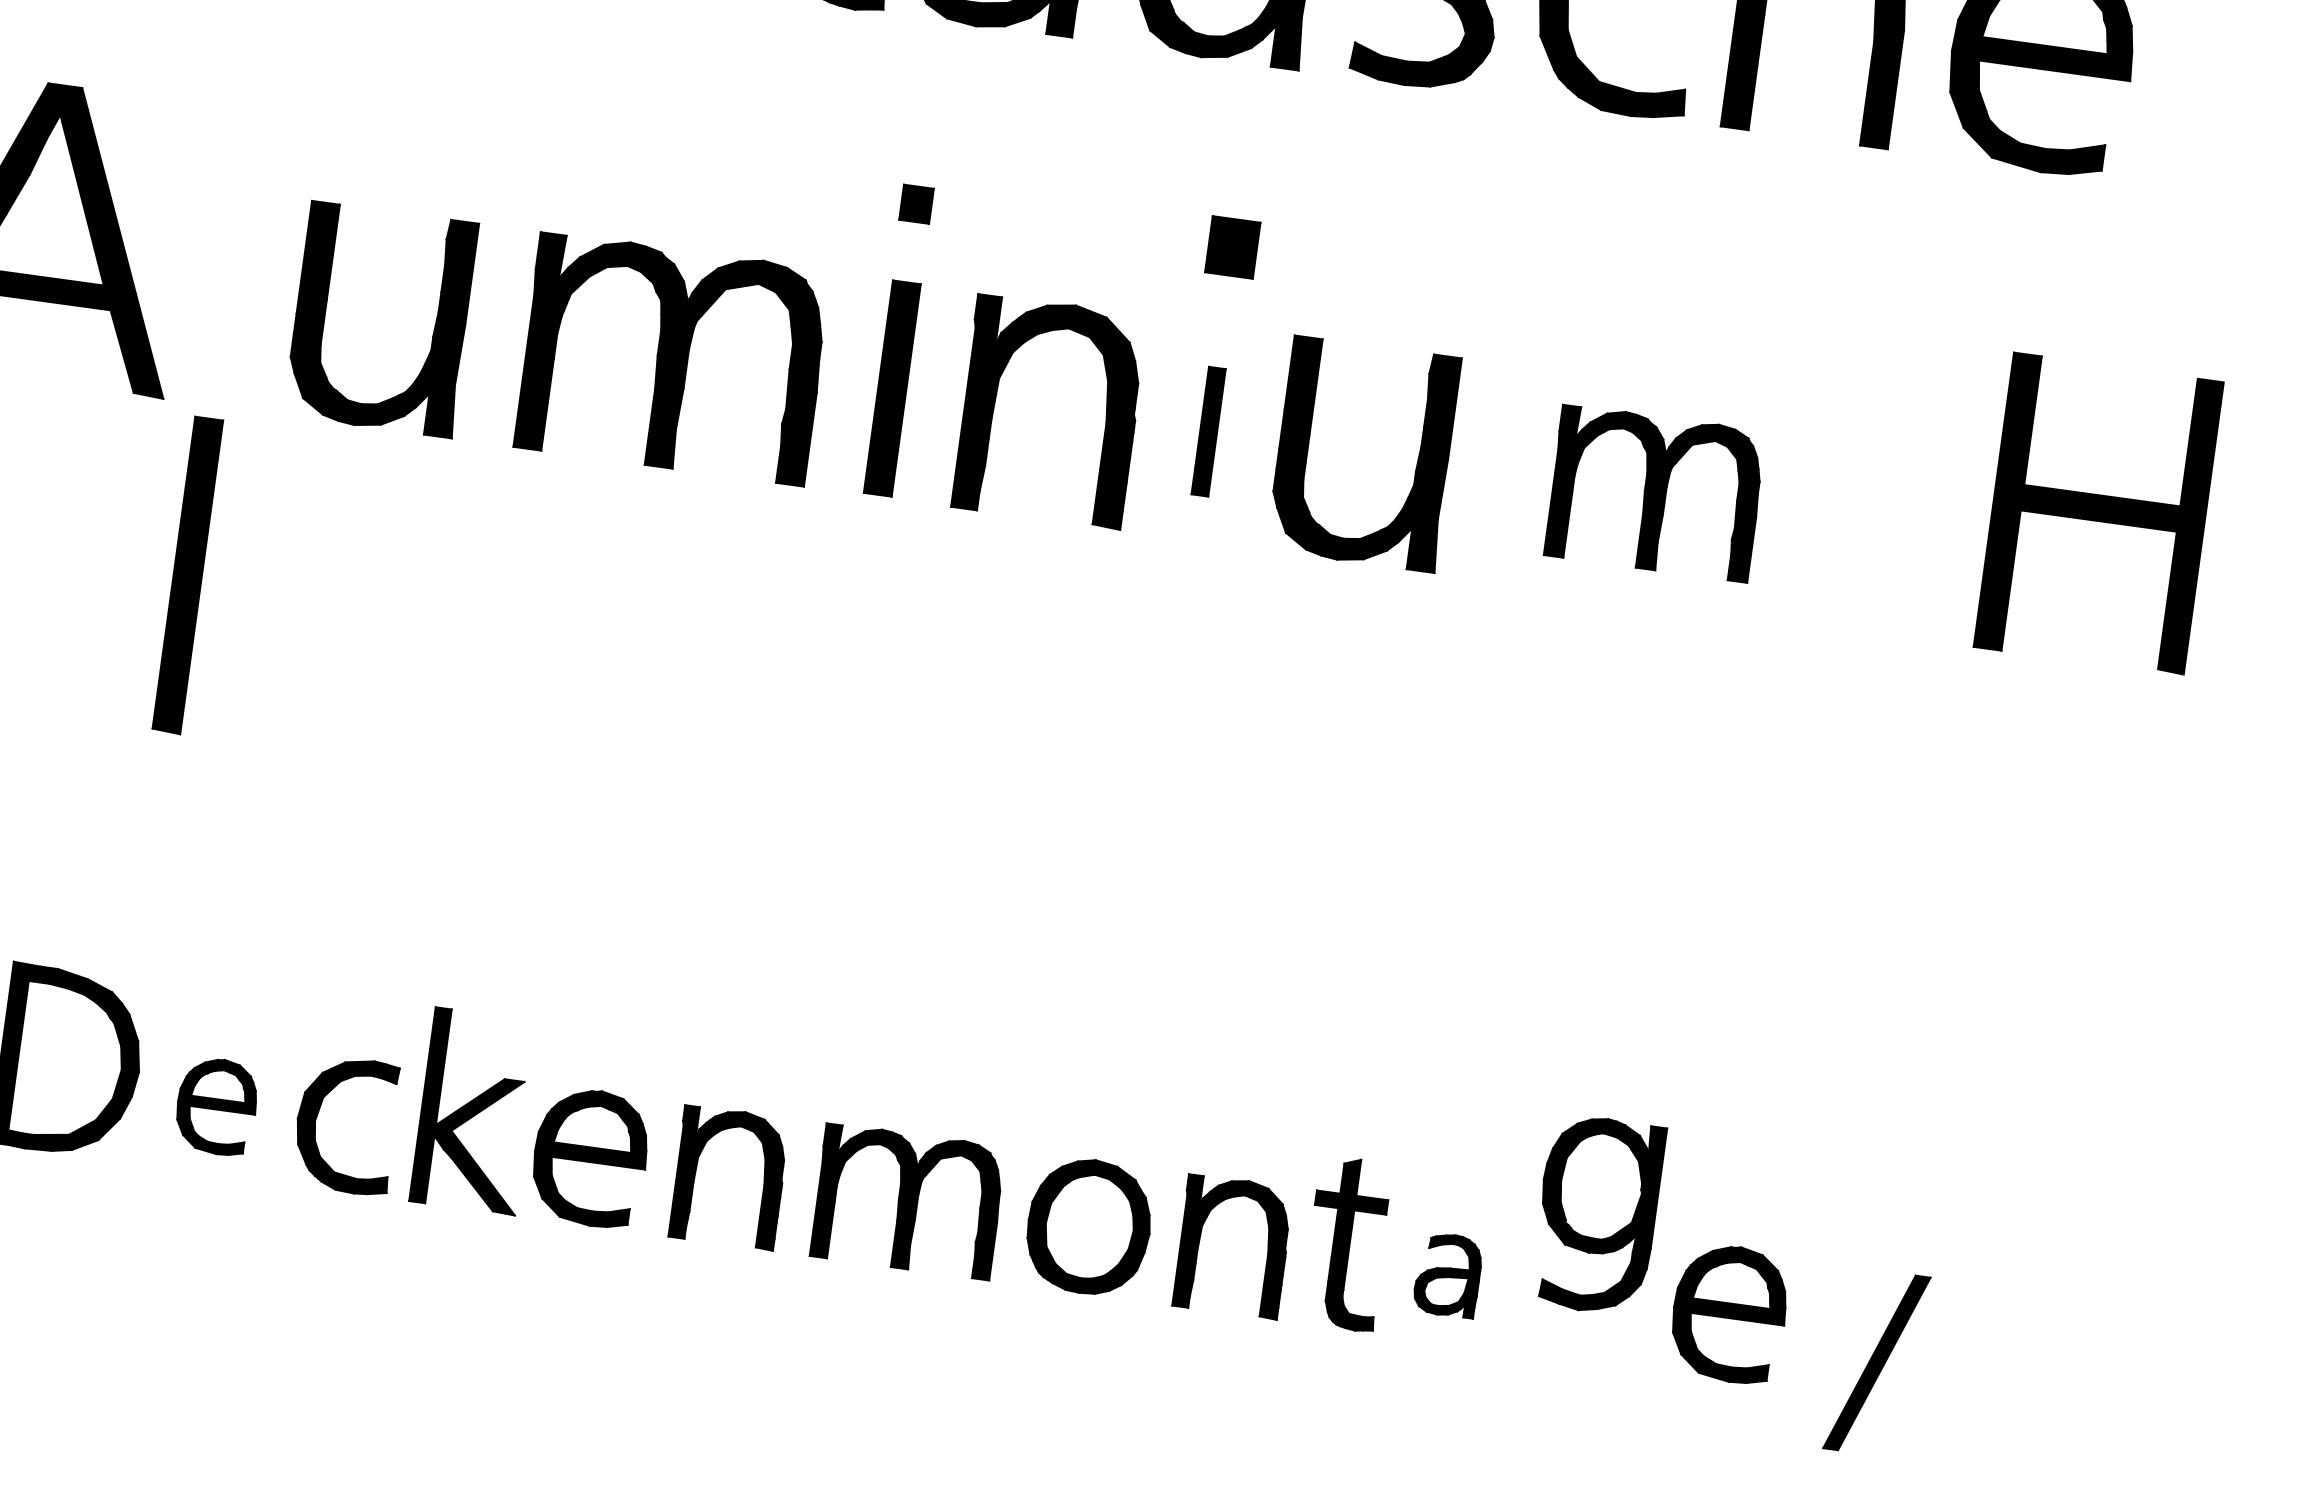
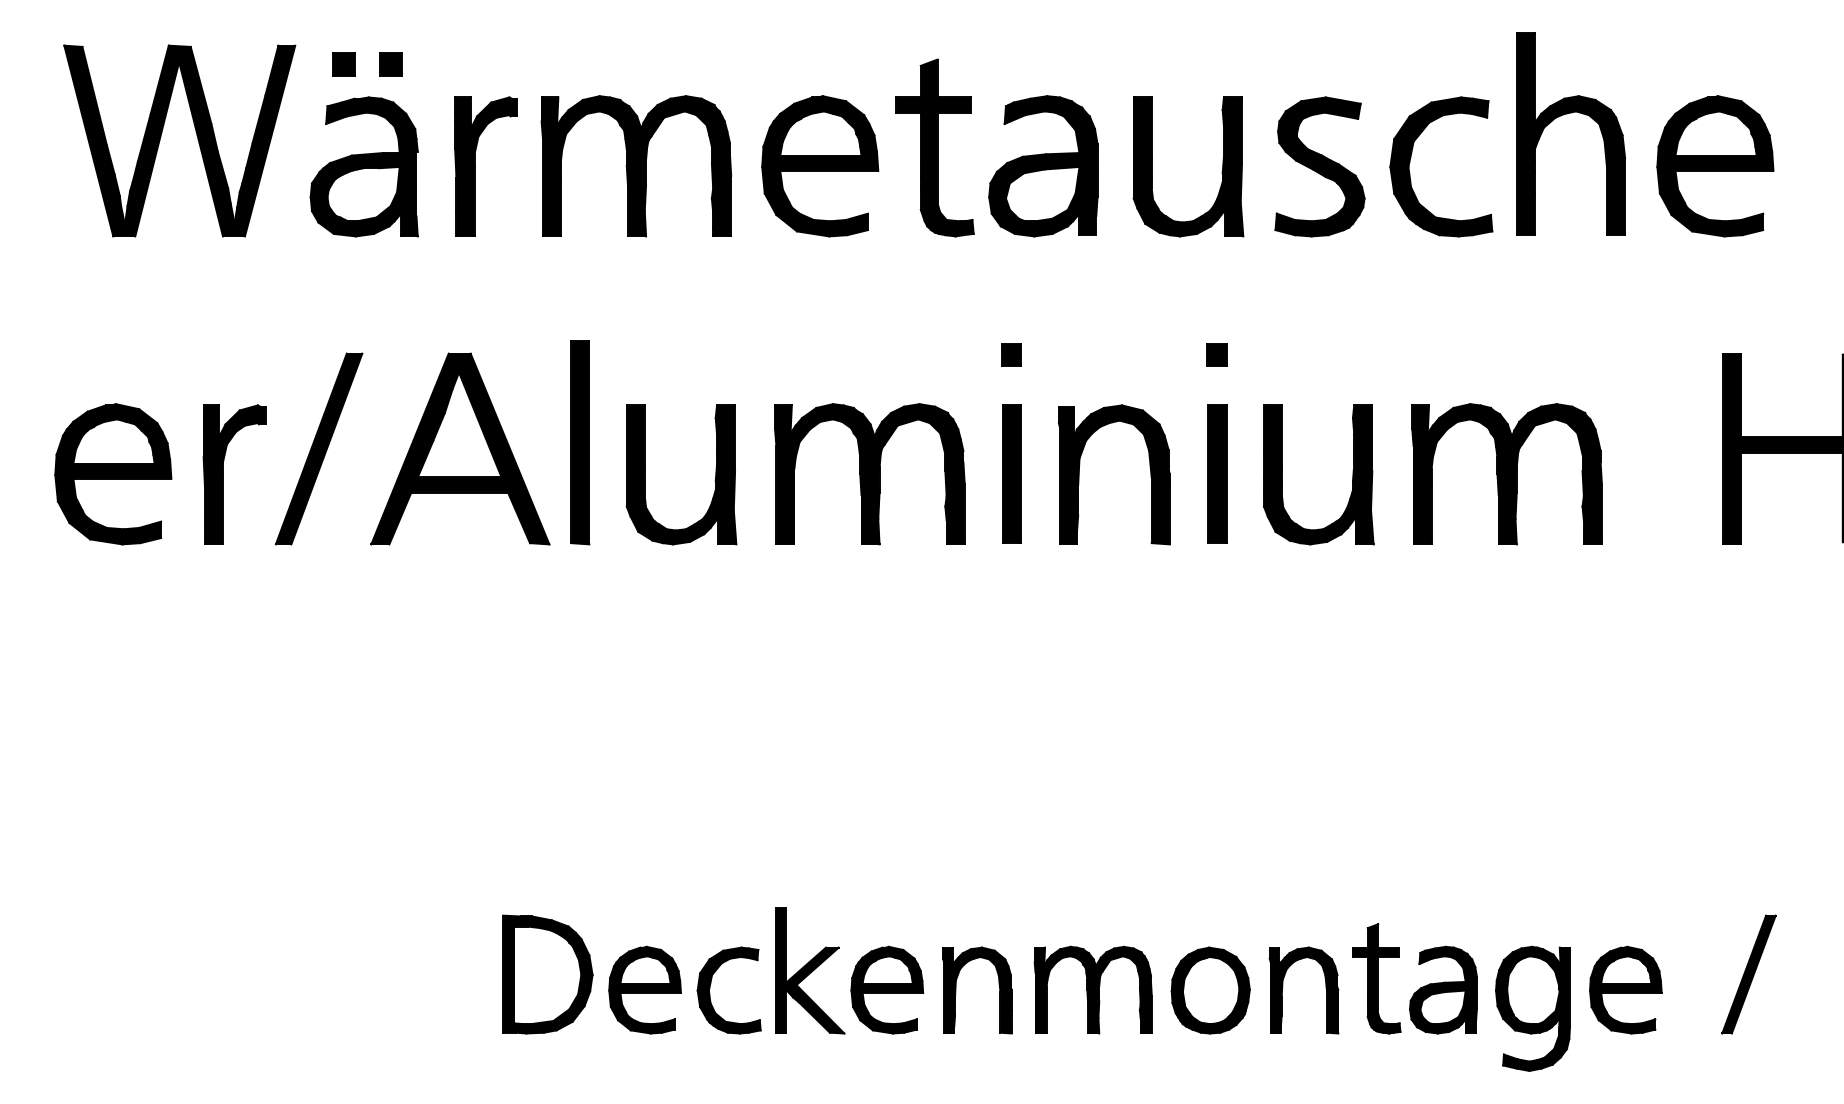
part: (1232, 246) -> (1216, 354), size x0.62
part: (1208, 430) -> (1217, 473), size x1.67
part: (1654, 493) -> (1506, 474), size x1.43
part: (188, 575) -> (580, 442), moved
part: (216, 1105) -> (644, 989), size x1.43
part: (1596, 1214) -> (1532, 1008), moved
part: (1448, 1274) -> (1443, 989), size x1.67
part: (1876, 1362) -> (1748, 974), moved

